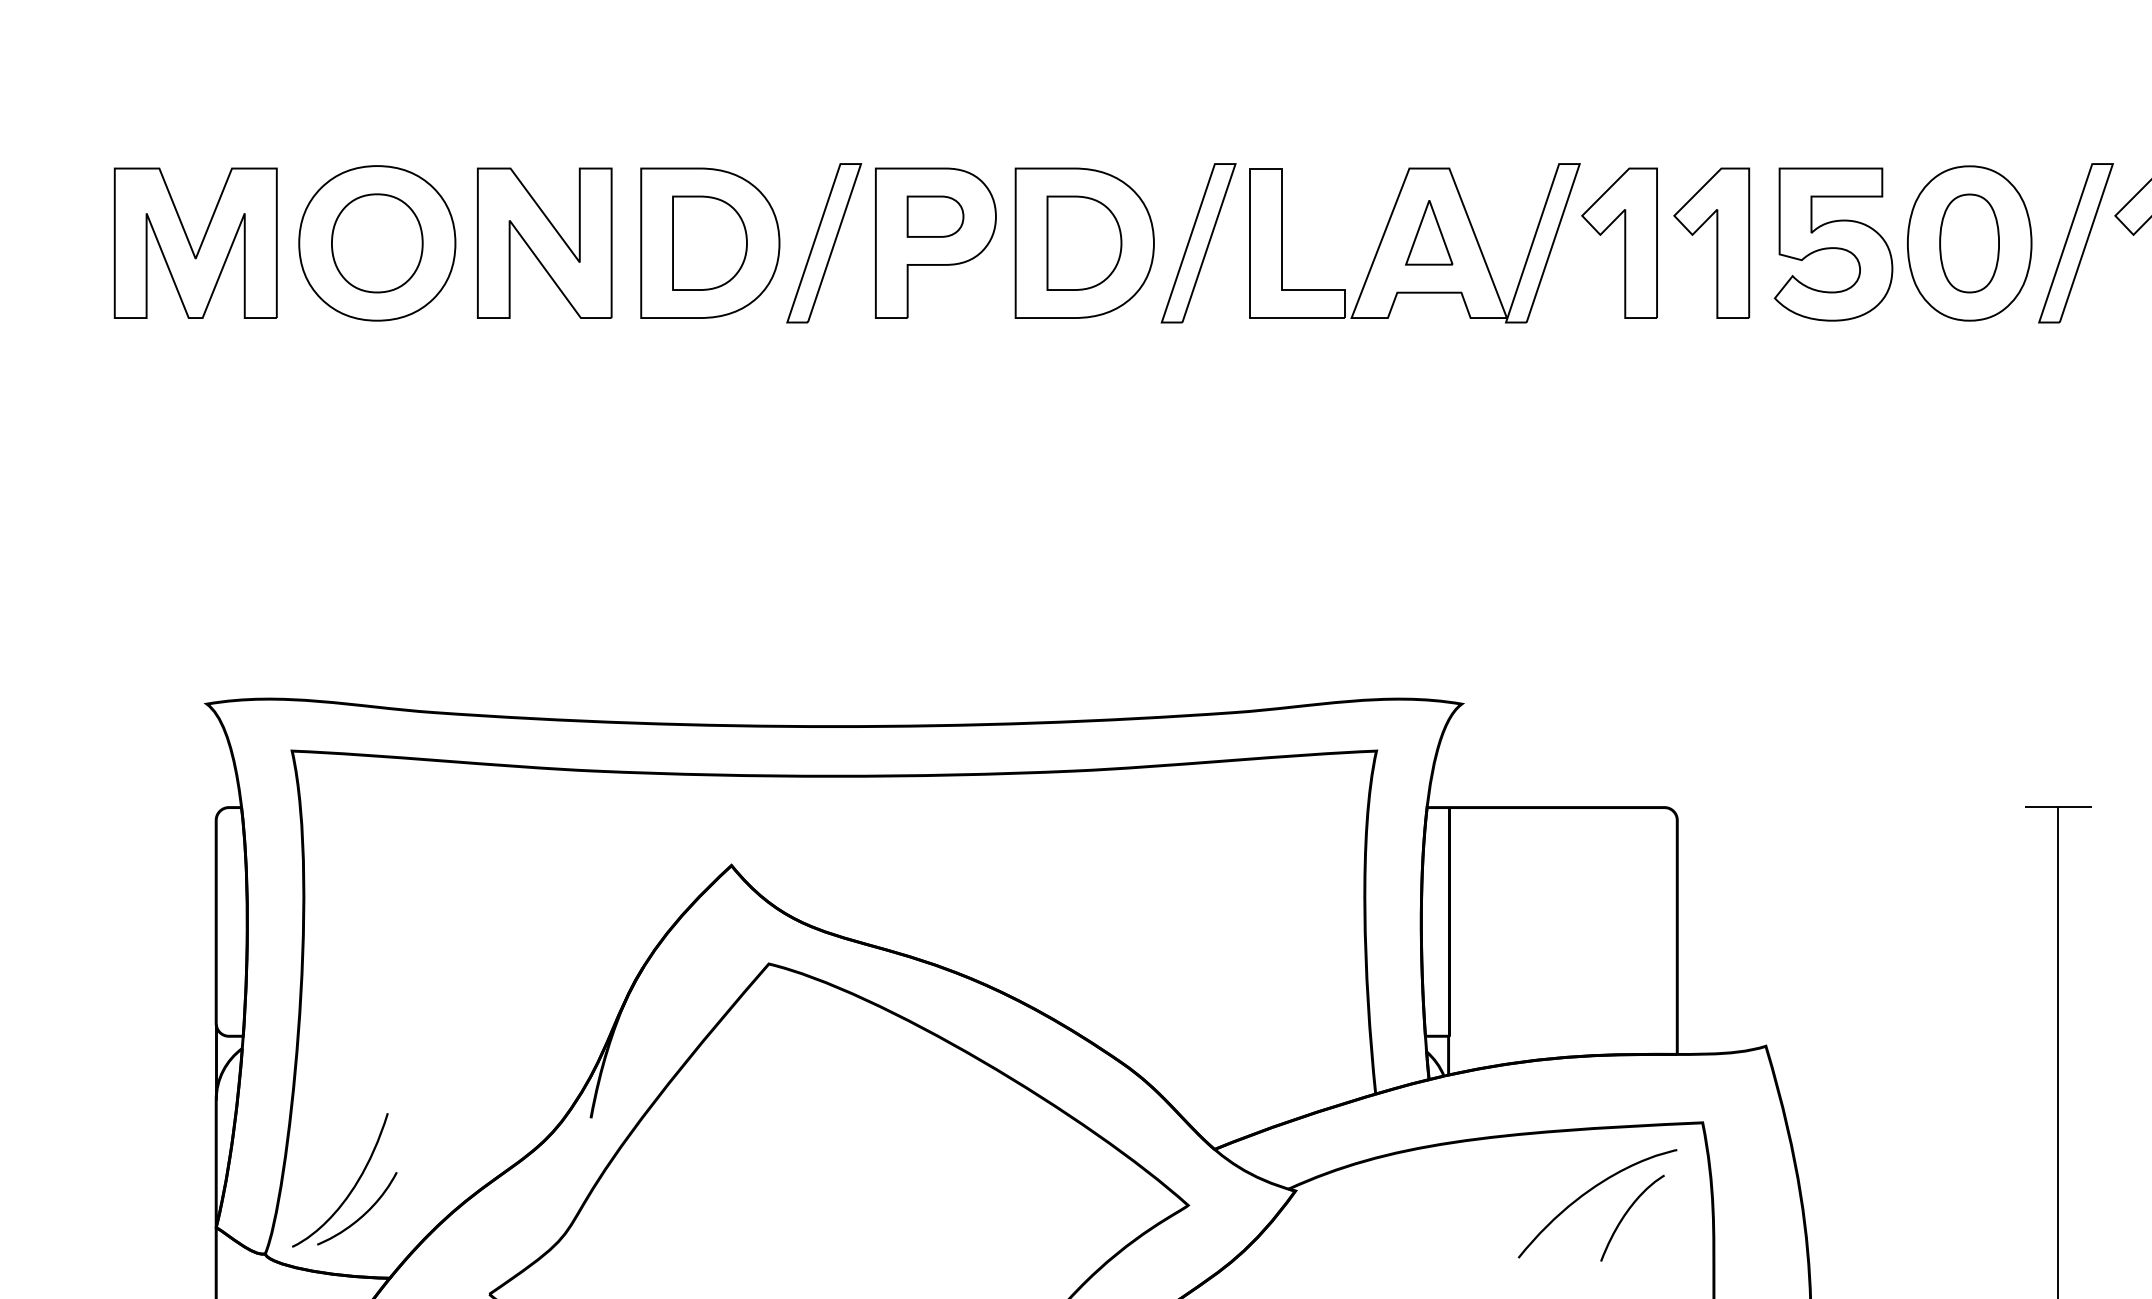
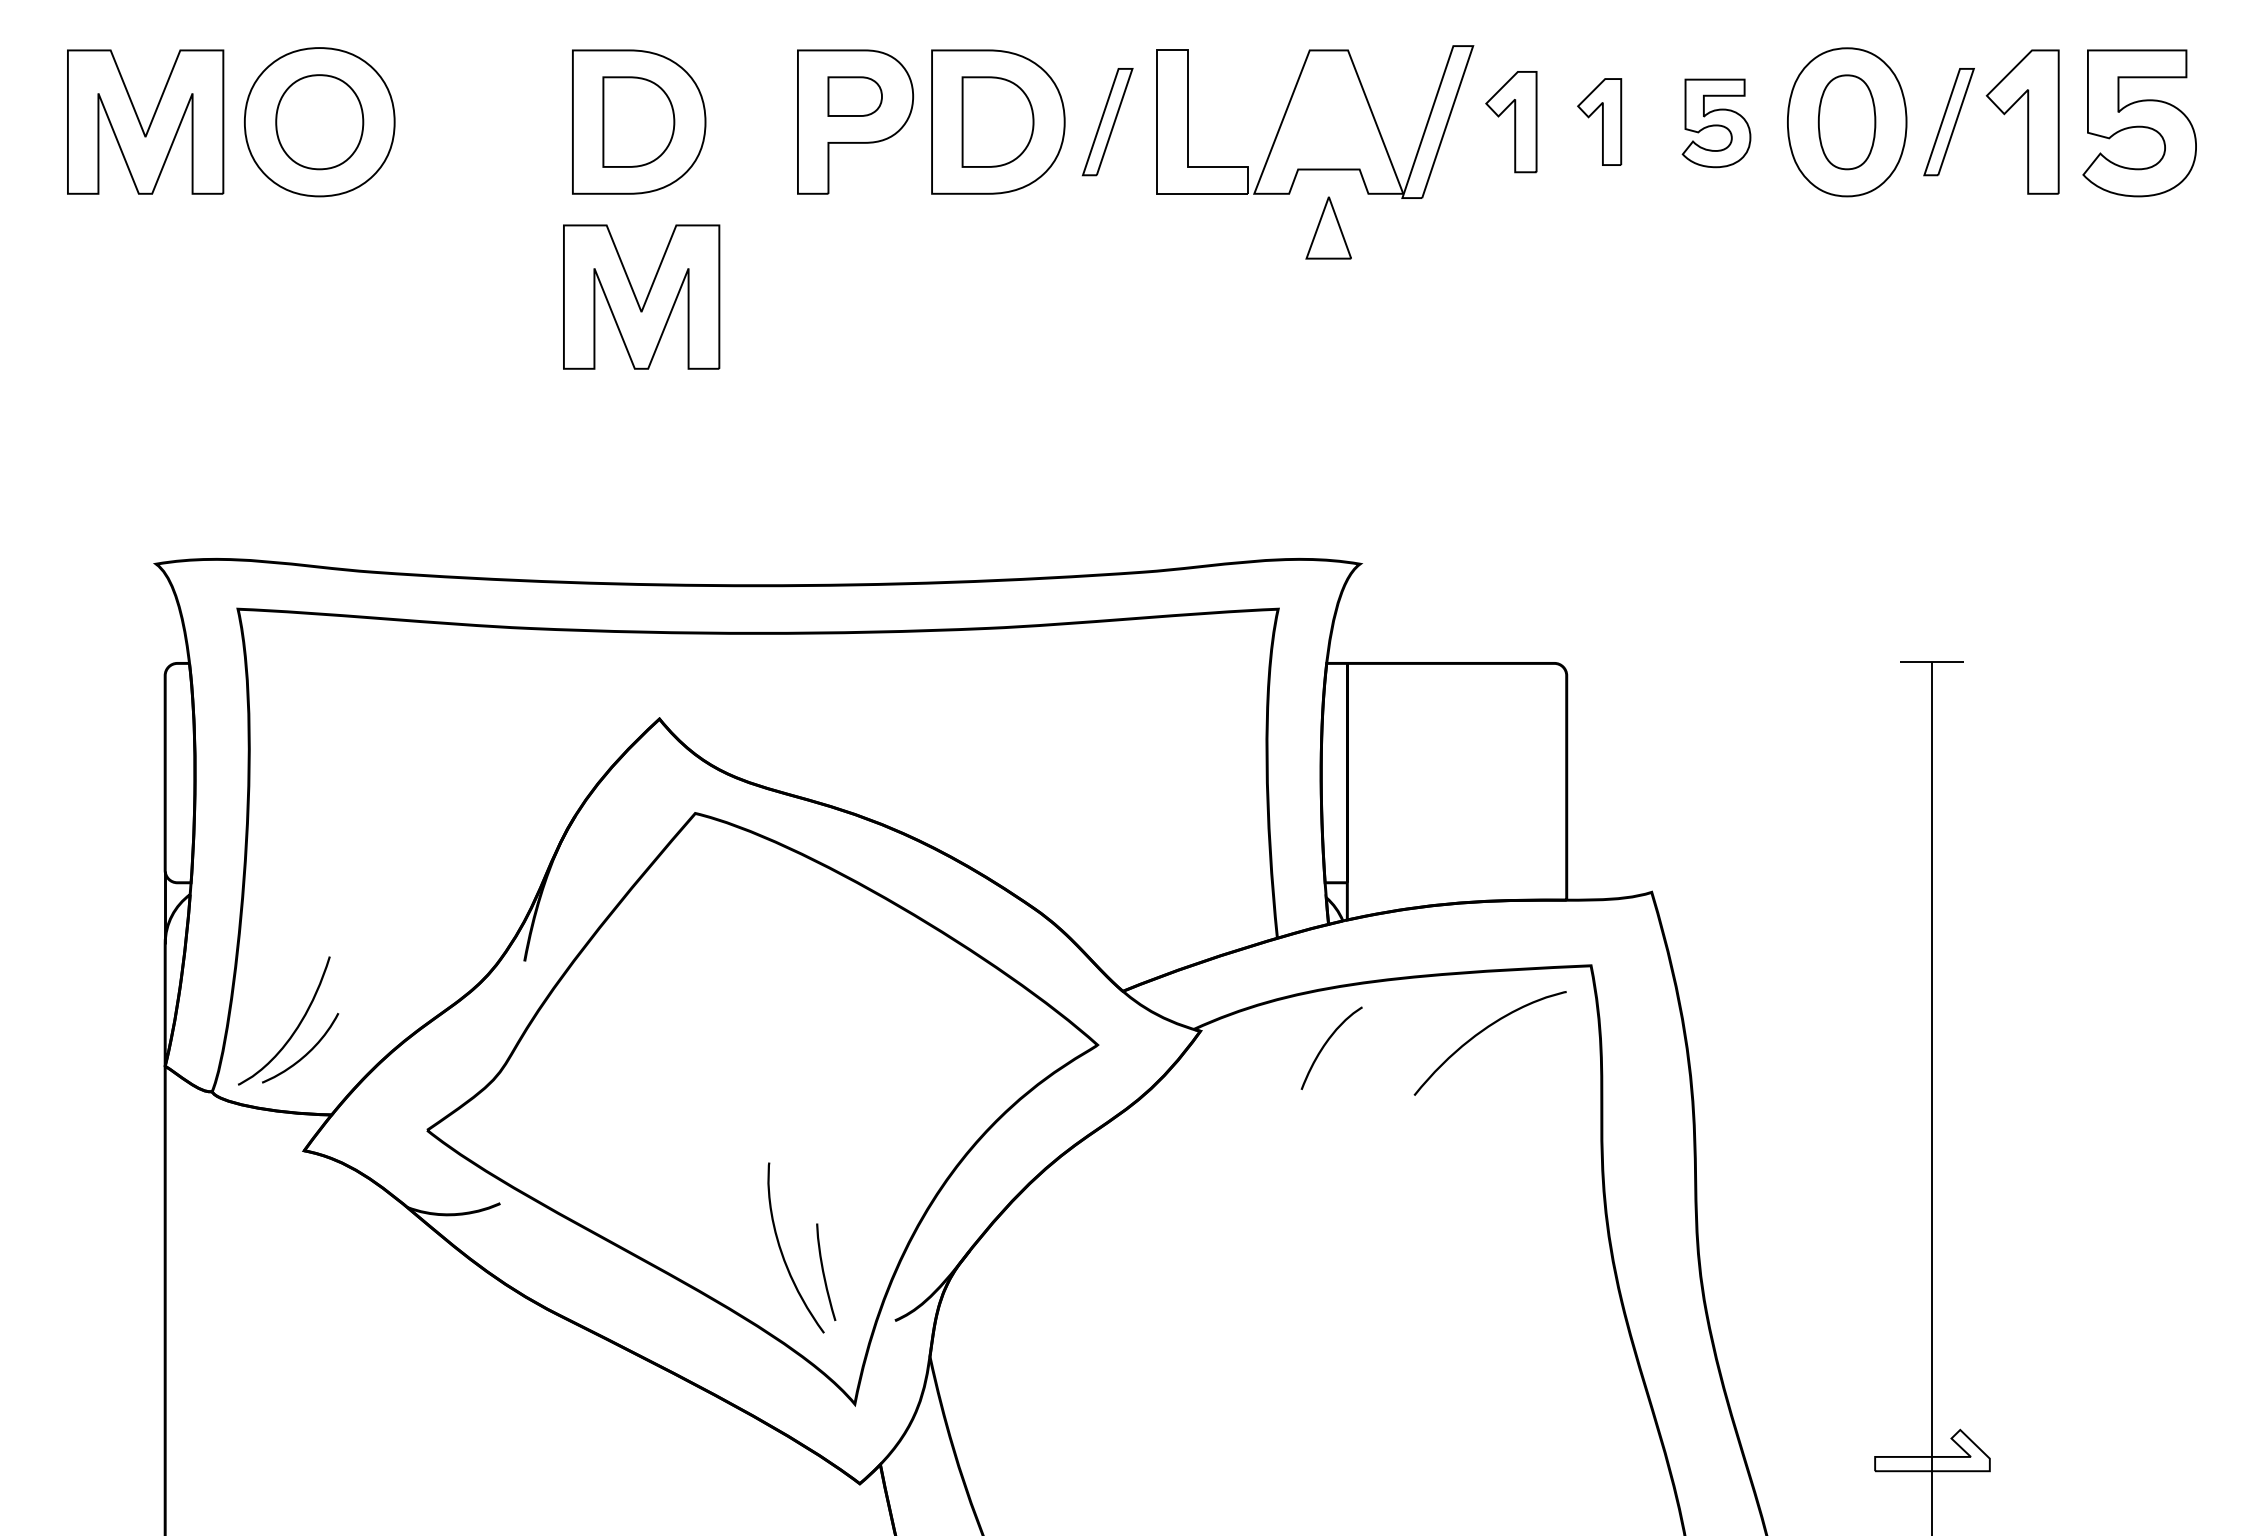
part: (1428, 232) -> (1328, 227), moved
part: (544, 242) -> (480, 121), removed
part: (824, 242) -> (748, 121), removed
part: (1198, 242) -> (1107, 121), size x0.7
part: (1619, 242) -> (1511, 121), size x0.7
part: (1711, 242) -> (1599, 121), size x0.6
part: (2075, 242) -> (1948, 121), size x0.7
part: (1833, 244) -> (1716, 123), size x0.6
part: (712, 425) -> (641, 296), added
curve: (1627, 1214) -> (1326, 1044), moved

